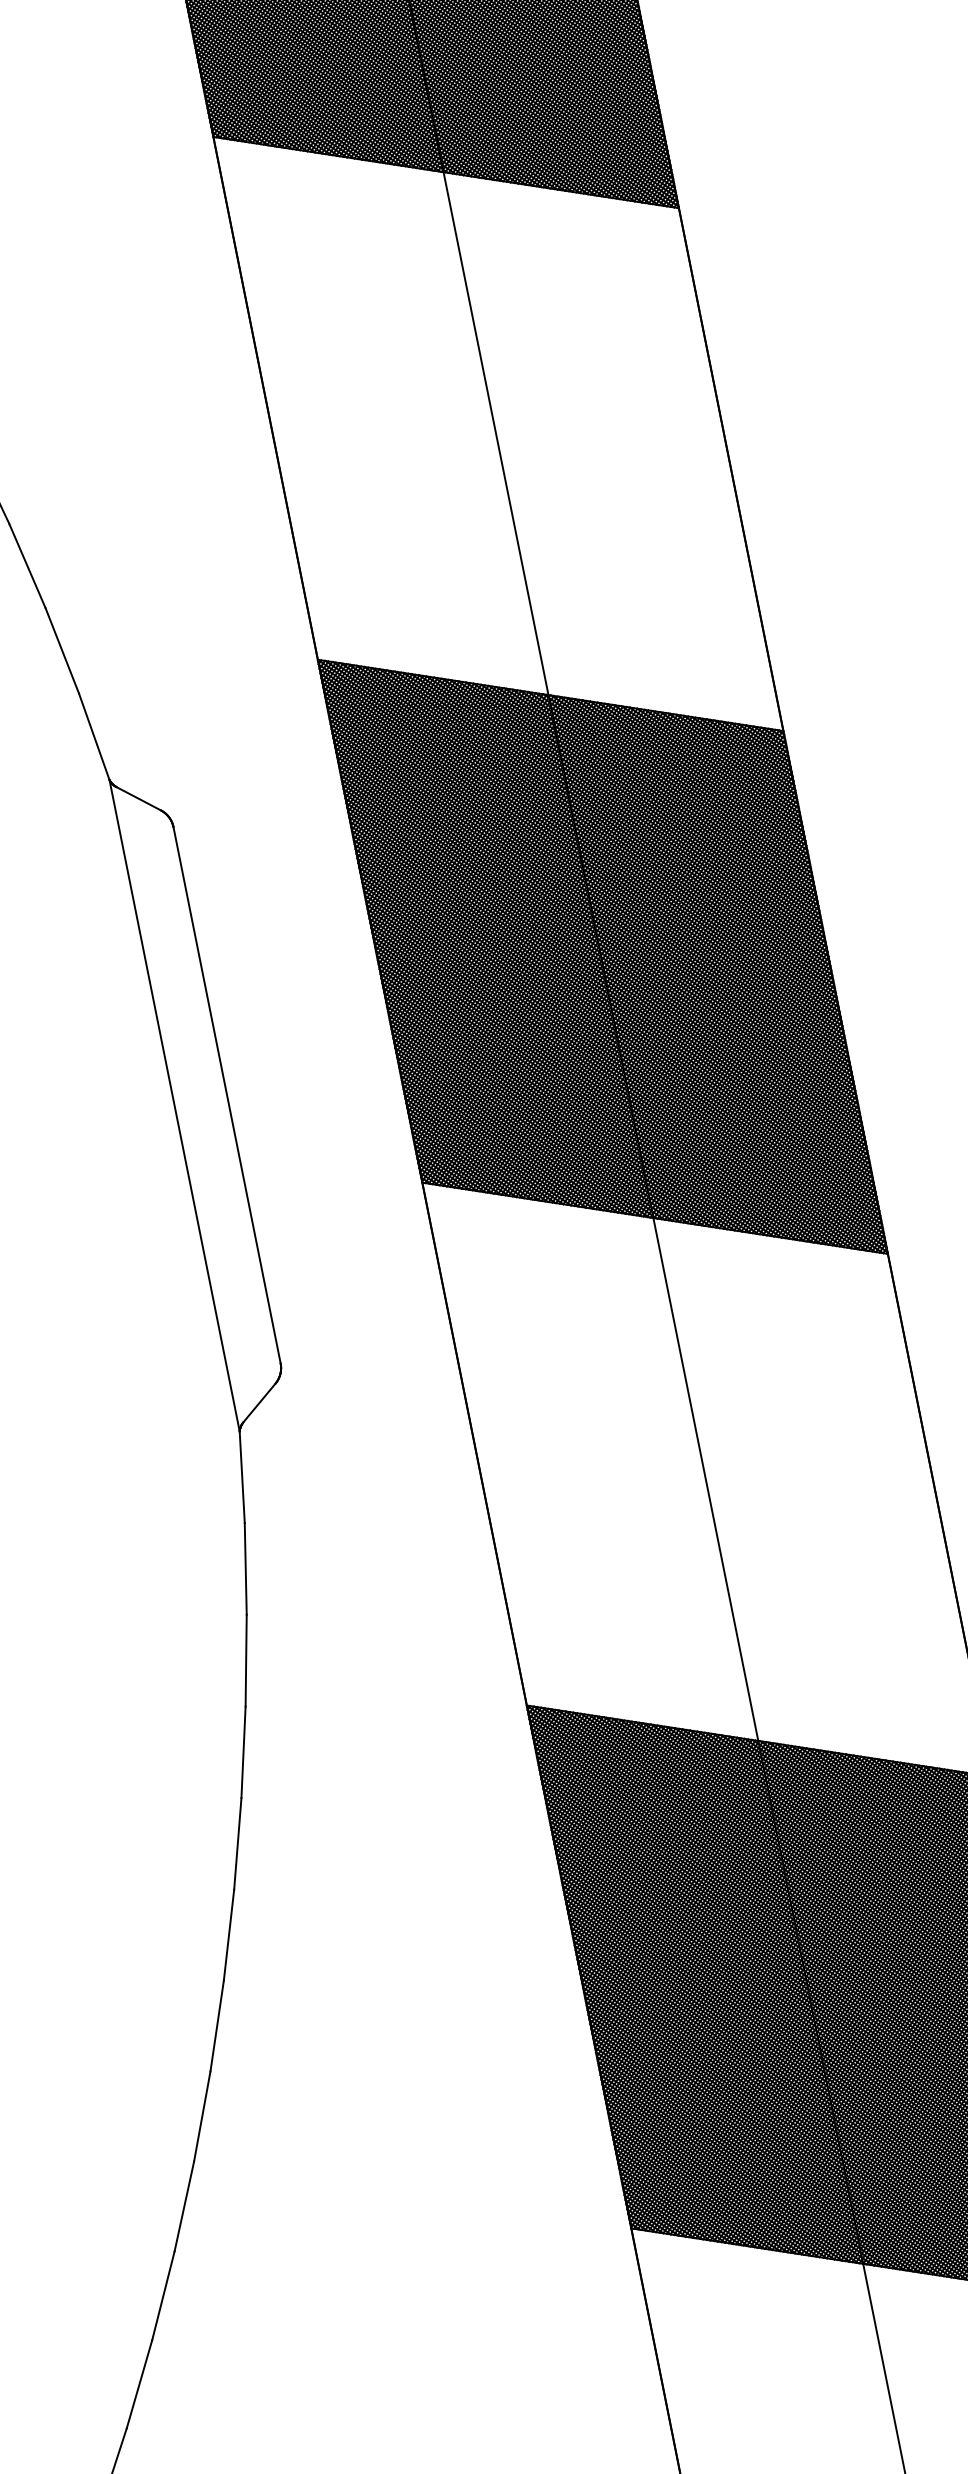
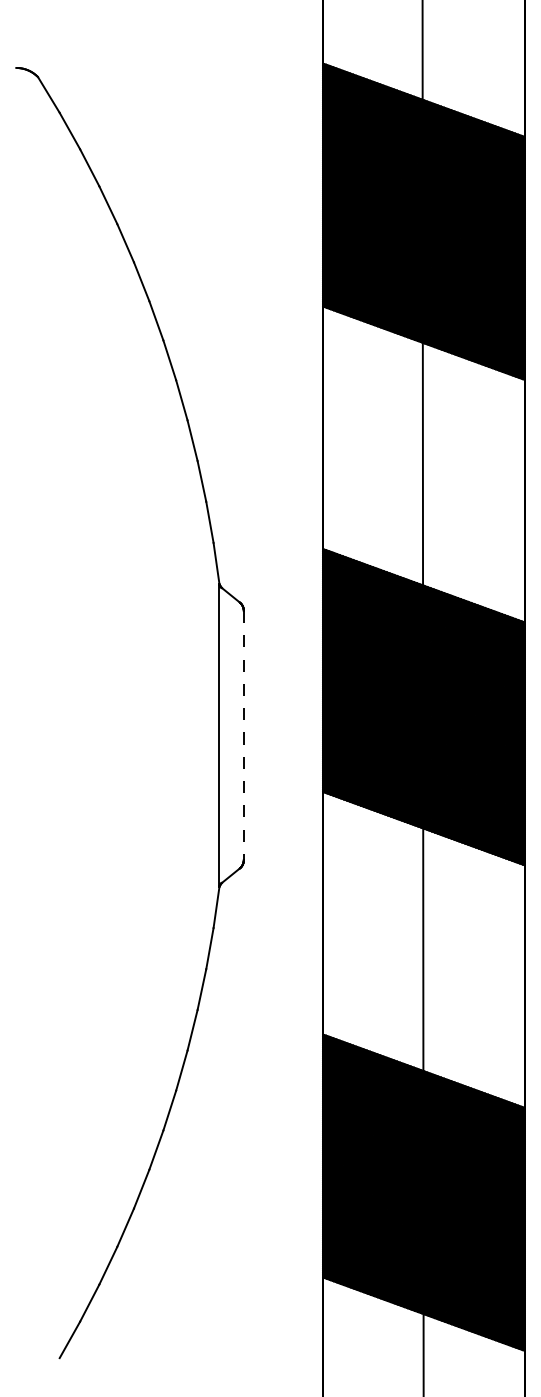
line: (226, 1095) -> (243, 735), solid -> dashed

